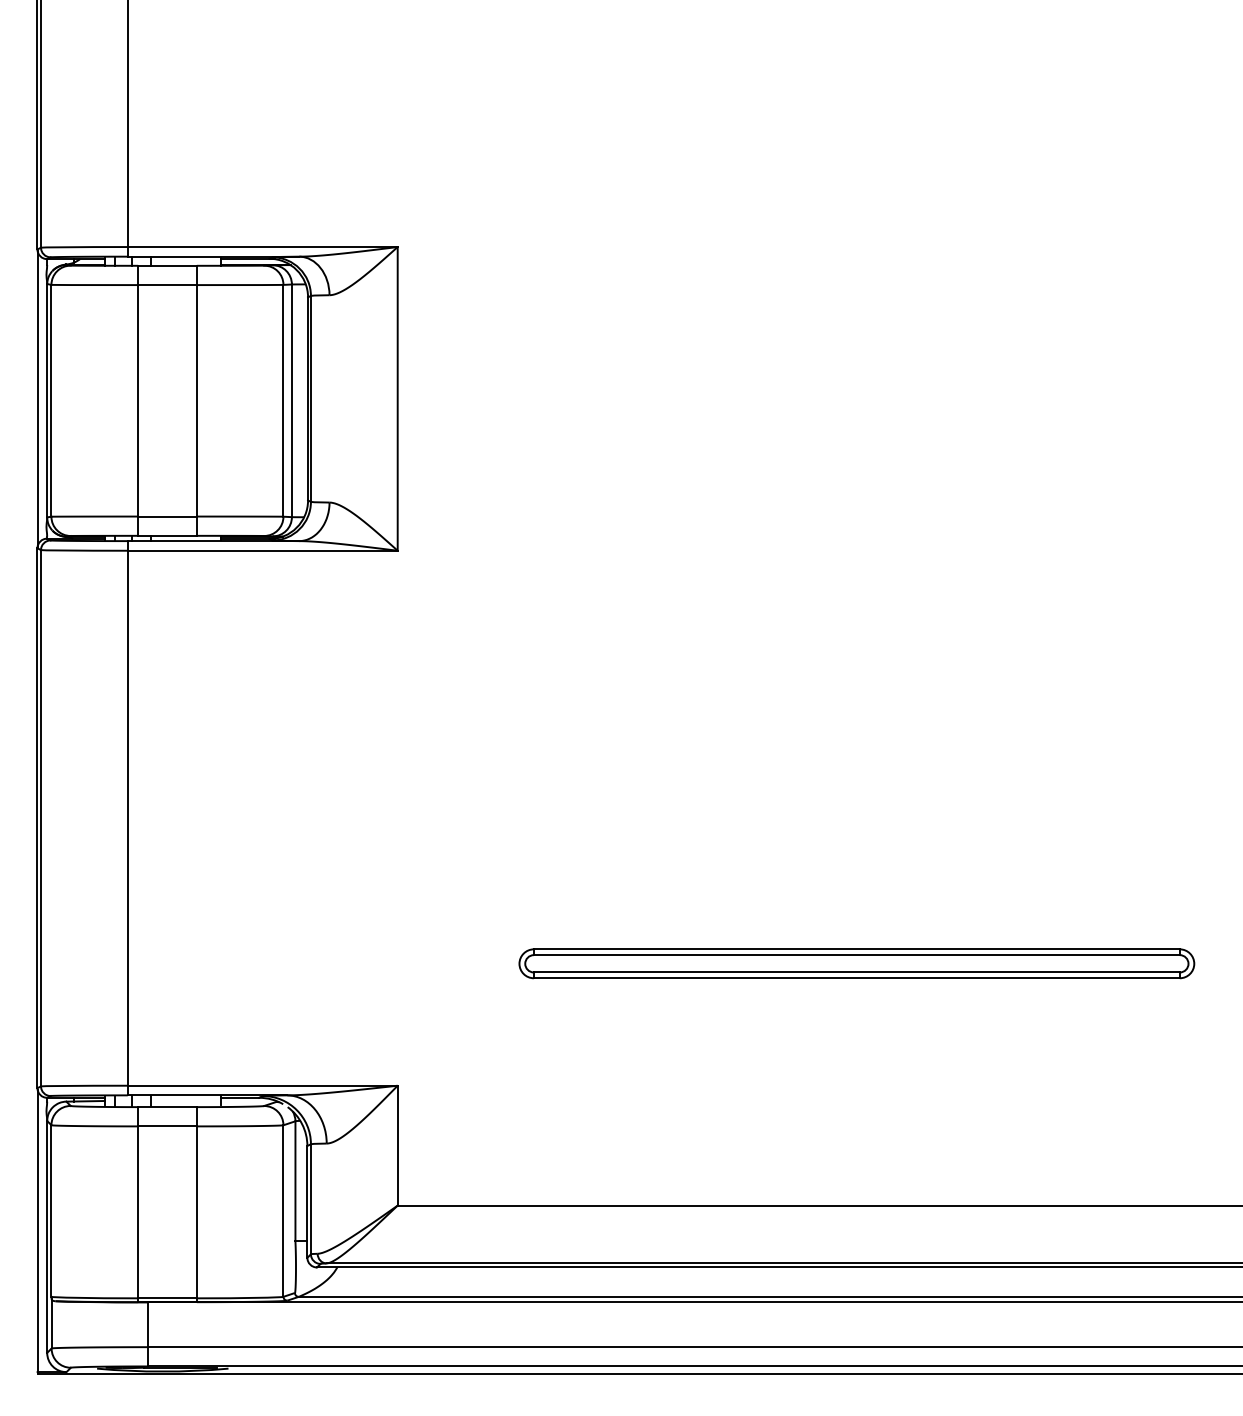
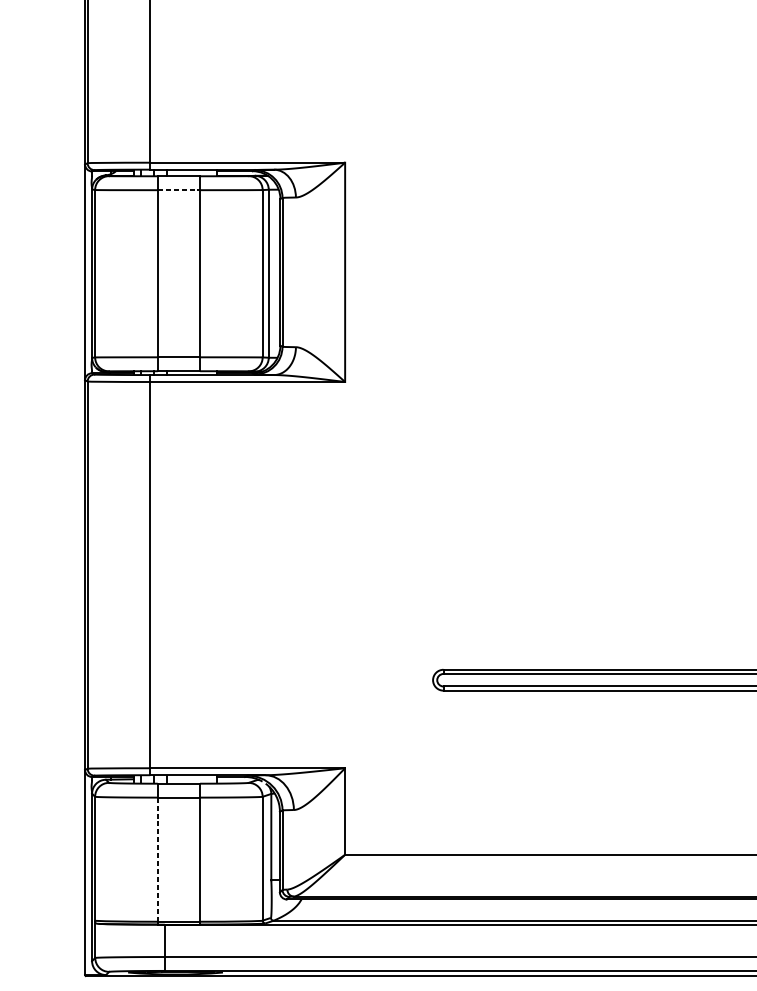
line: (168, 285) -> (179, 190), solid -> dashed
line: (138, 1212) -> (158, 859), solid -> dashed

